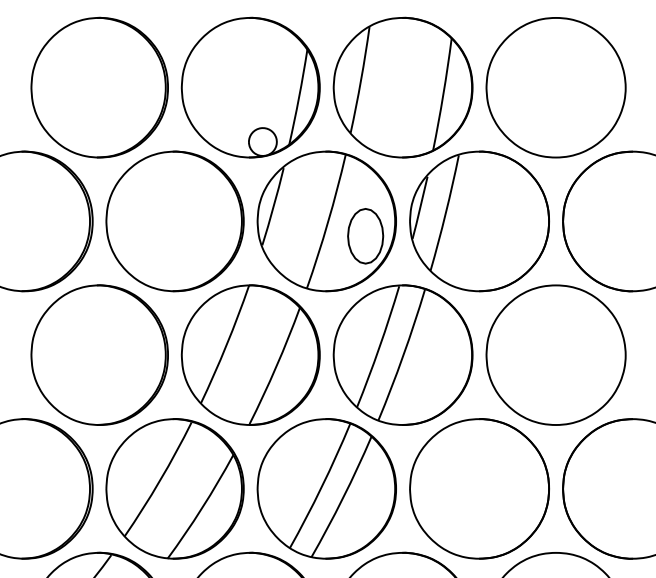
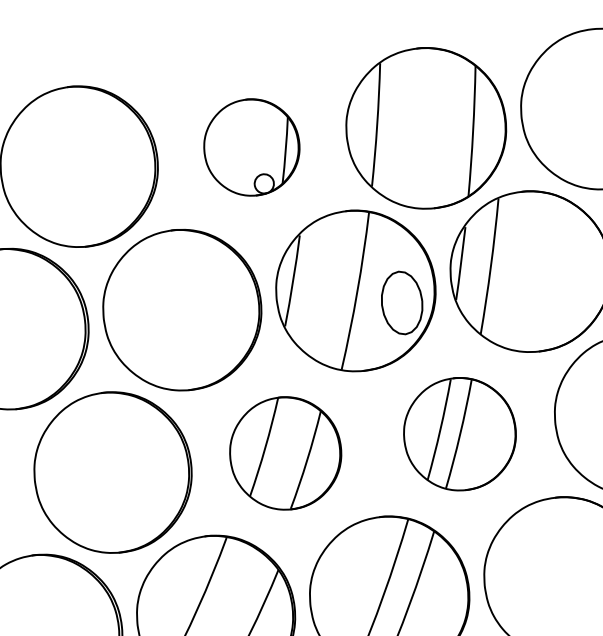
part: (250, 87) -> (251, 147), size x0.6
part: (250, 354) -> (285, 452), size x0.7
part: (402, 354) -> (459, 433), size x0.7

